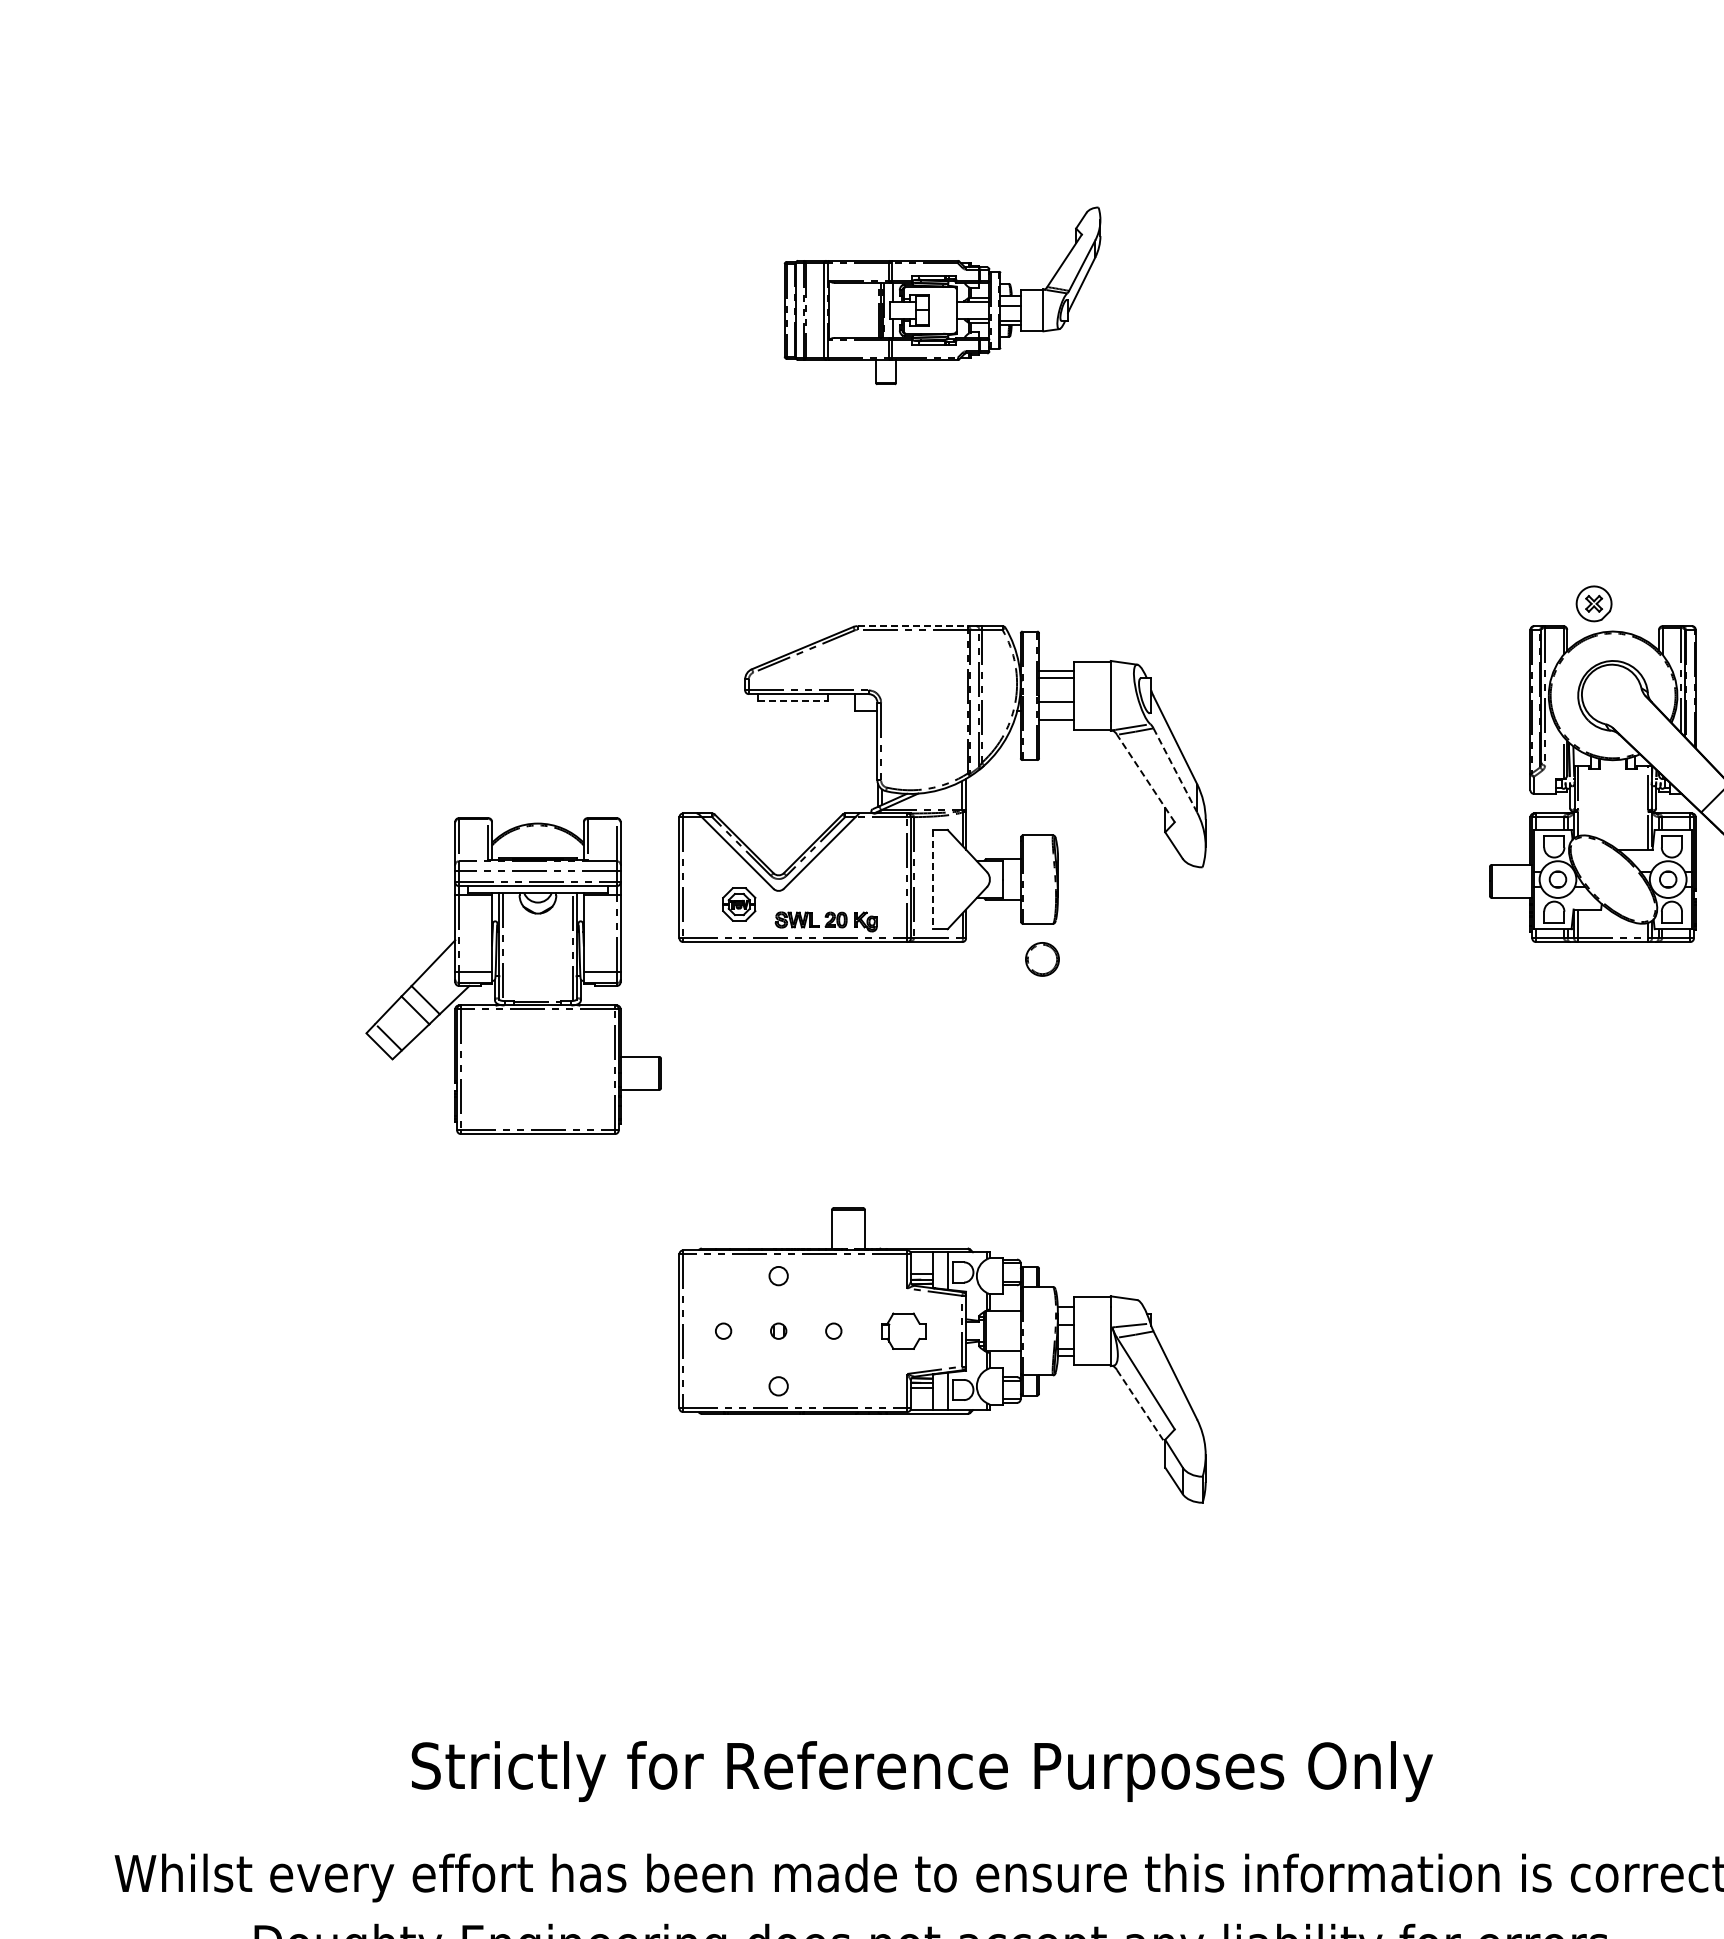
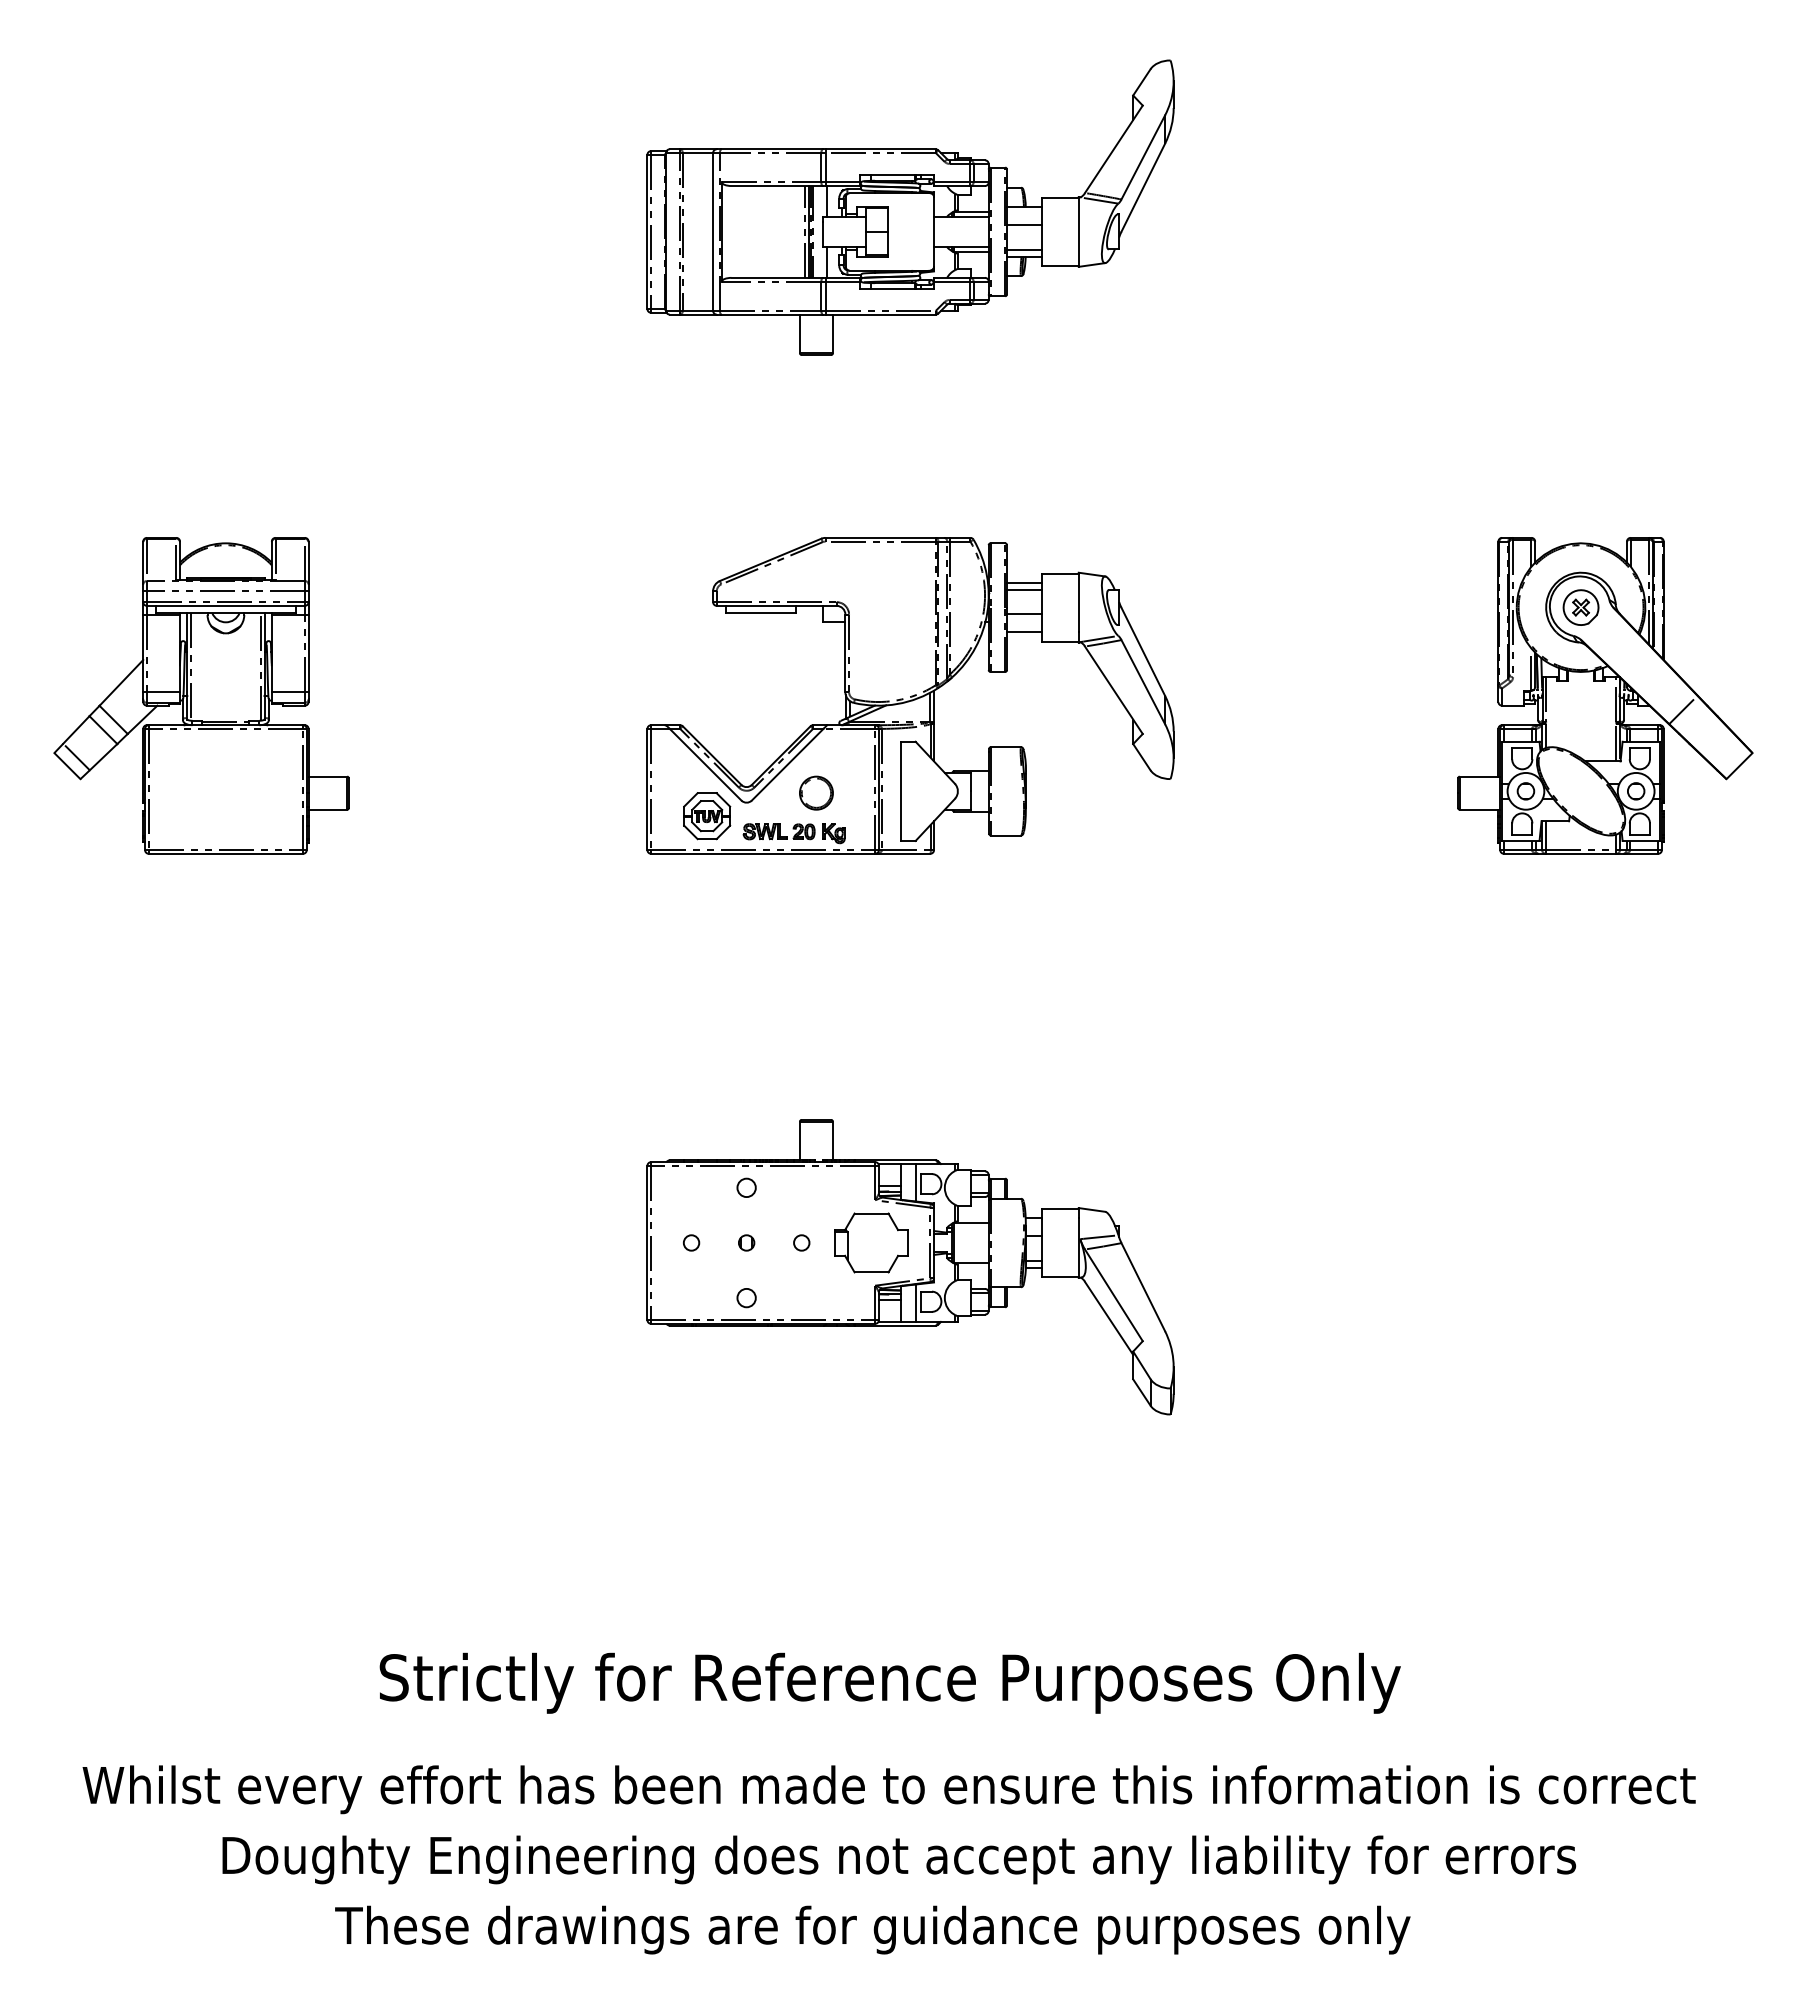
part: (942, 295) -> (910, 207), size x1.67
part: (1593, 603) -> (1580, 607), moved
line: (913, 625) -> (881, 537), dashed -> solid
line: (792, 701) -> (760, 613), dashed -> solid
line: (1175, 770) -> (1143, 682), dashed -> solid
line: (1145, 777) -> (1113, 689), dashed -> solid
line: (932, 879) -> (900, 791), dashed -> solid
part: (739, 904) -> (707, 816), size x1.43
part: (1042, 958) -> (816, 792), moved
part: (513, 975) -> (201, 695), moved
part: (903, 1330) -> (871, 1242), size x1.67
line: (1141, 1406) -> (1109, 1318), dashed -> solid

